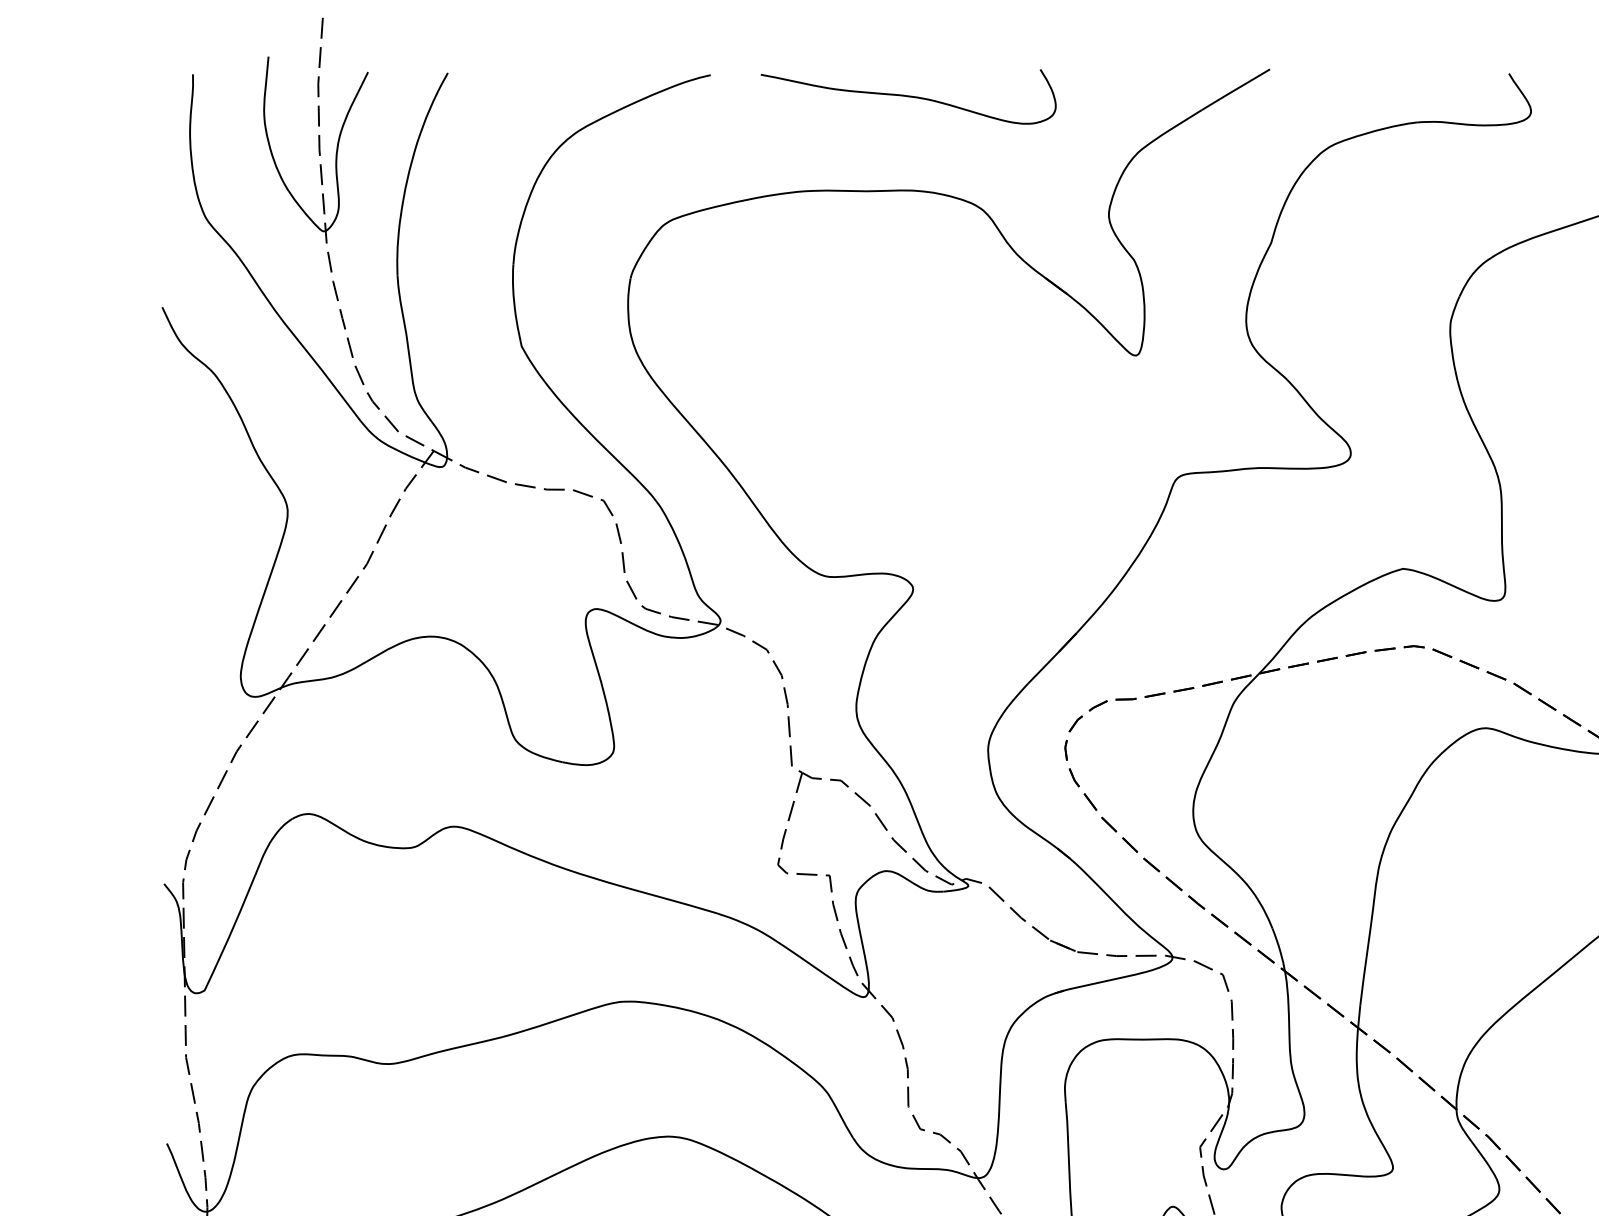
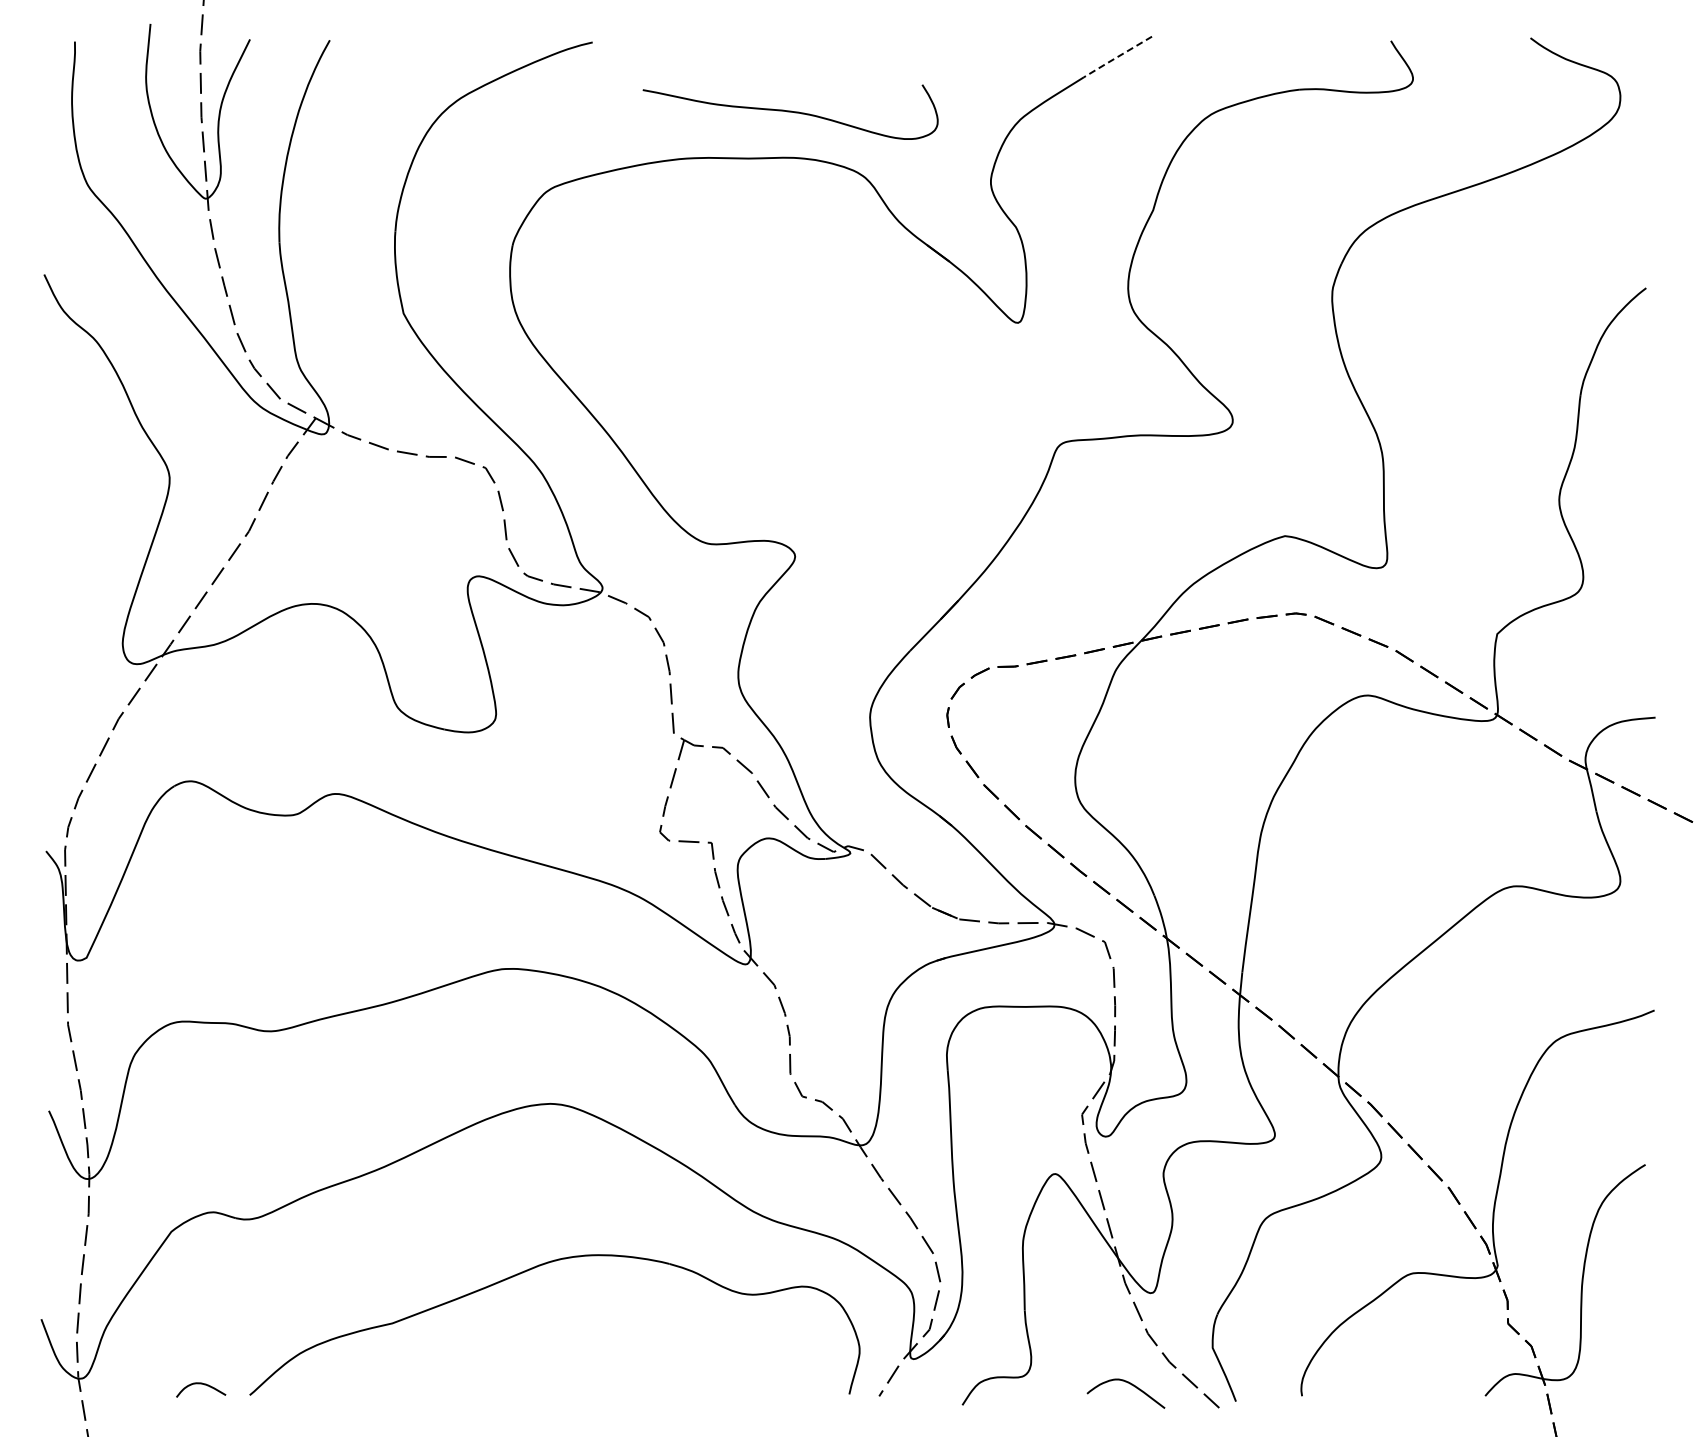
line: (1235, 90) -> (1117, 57), solid -> dashed
curve: (908, 96) -> (790, 111), moved

